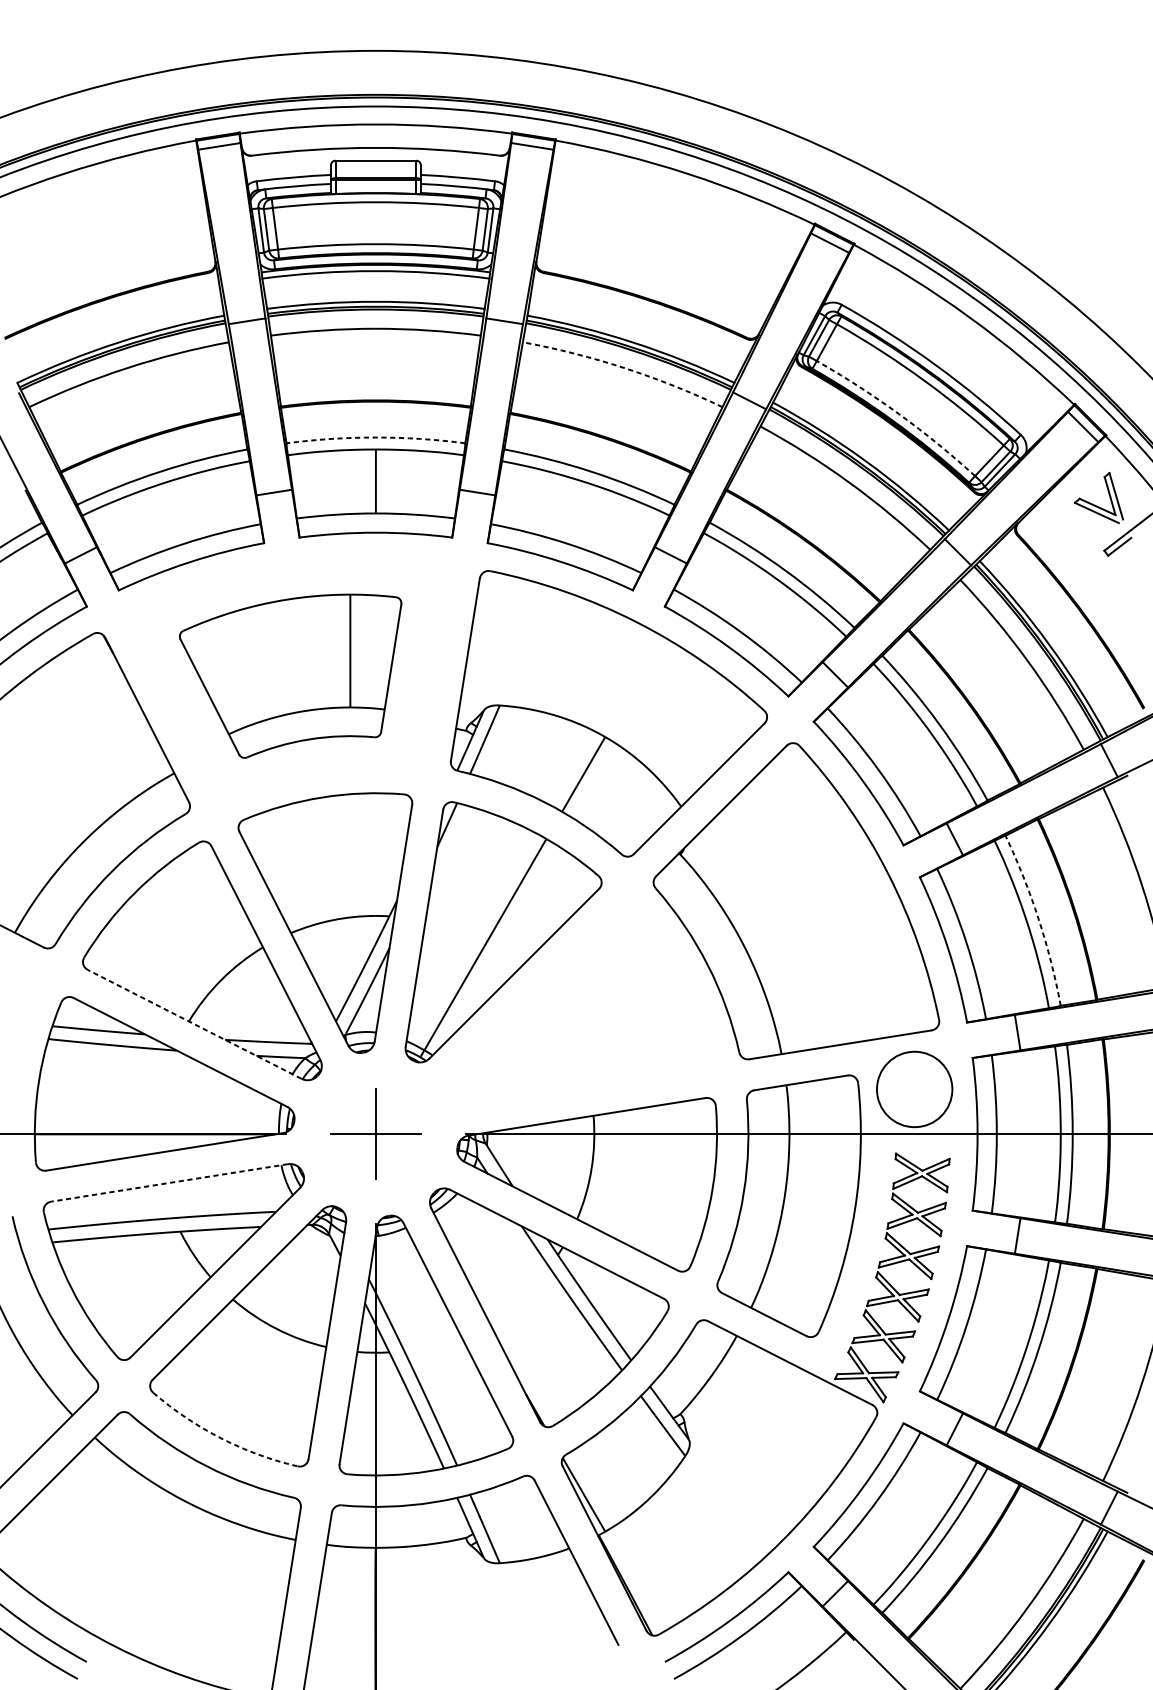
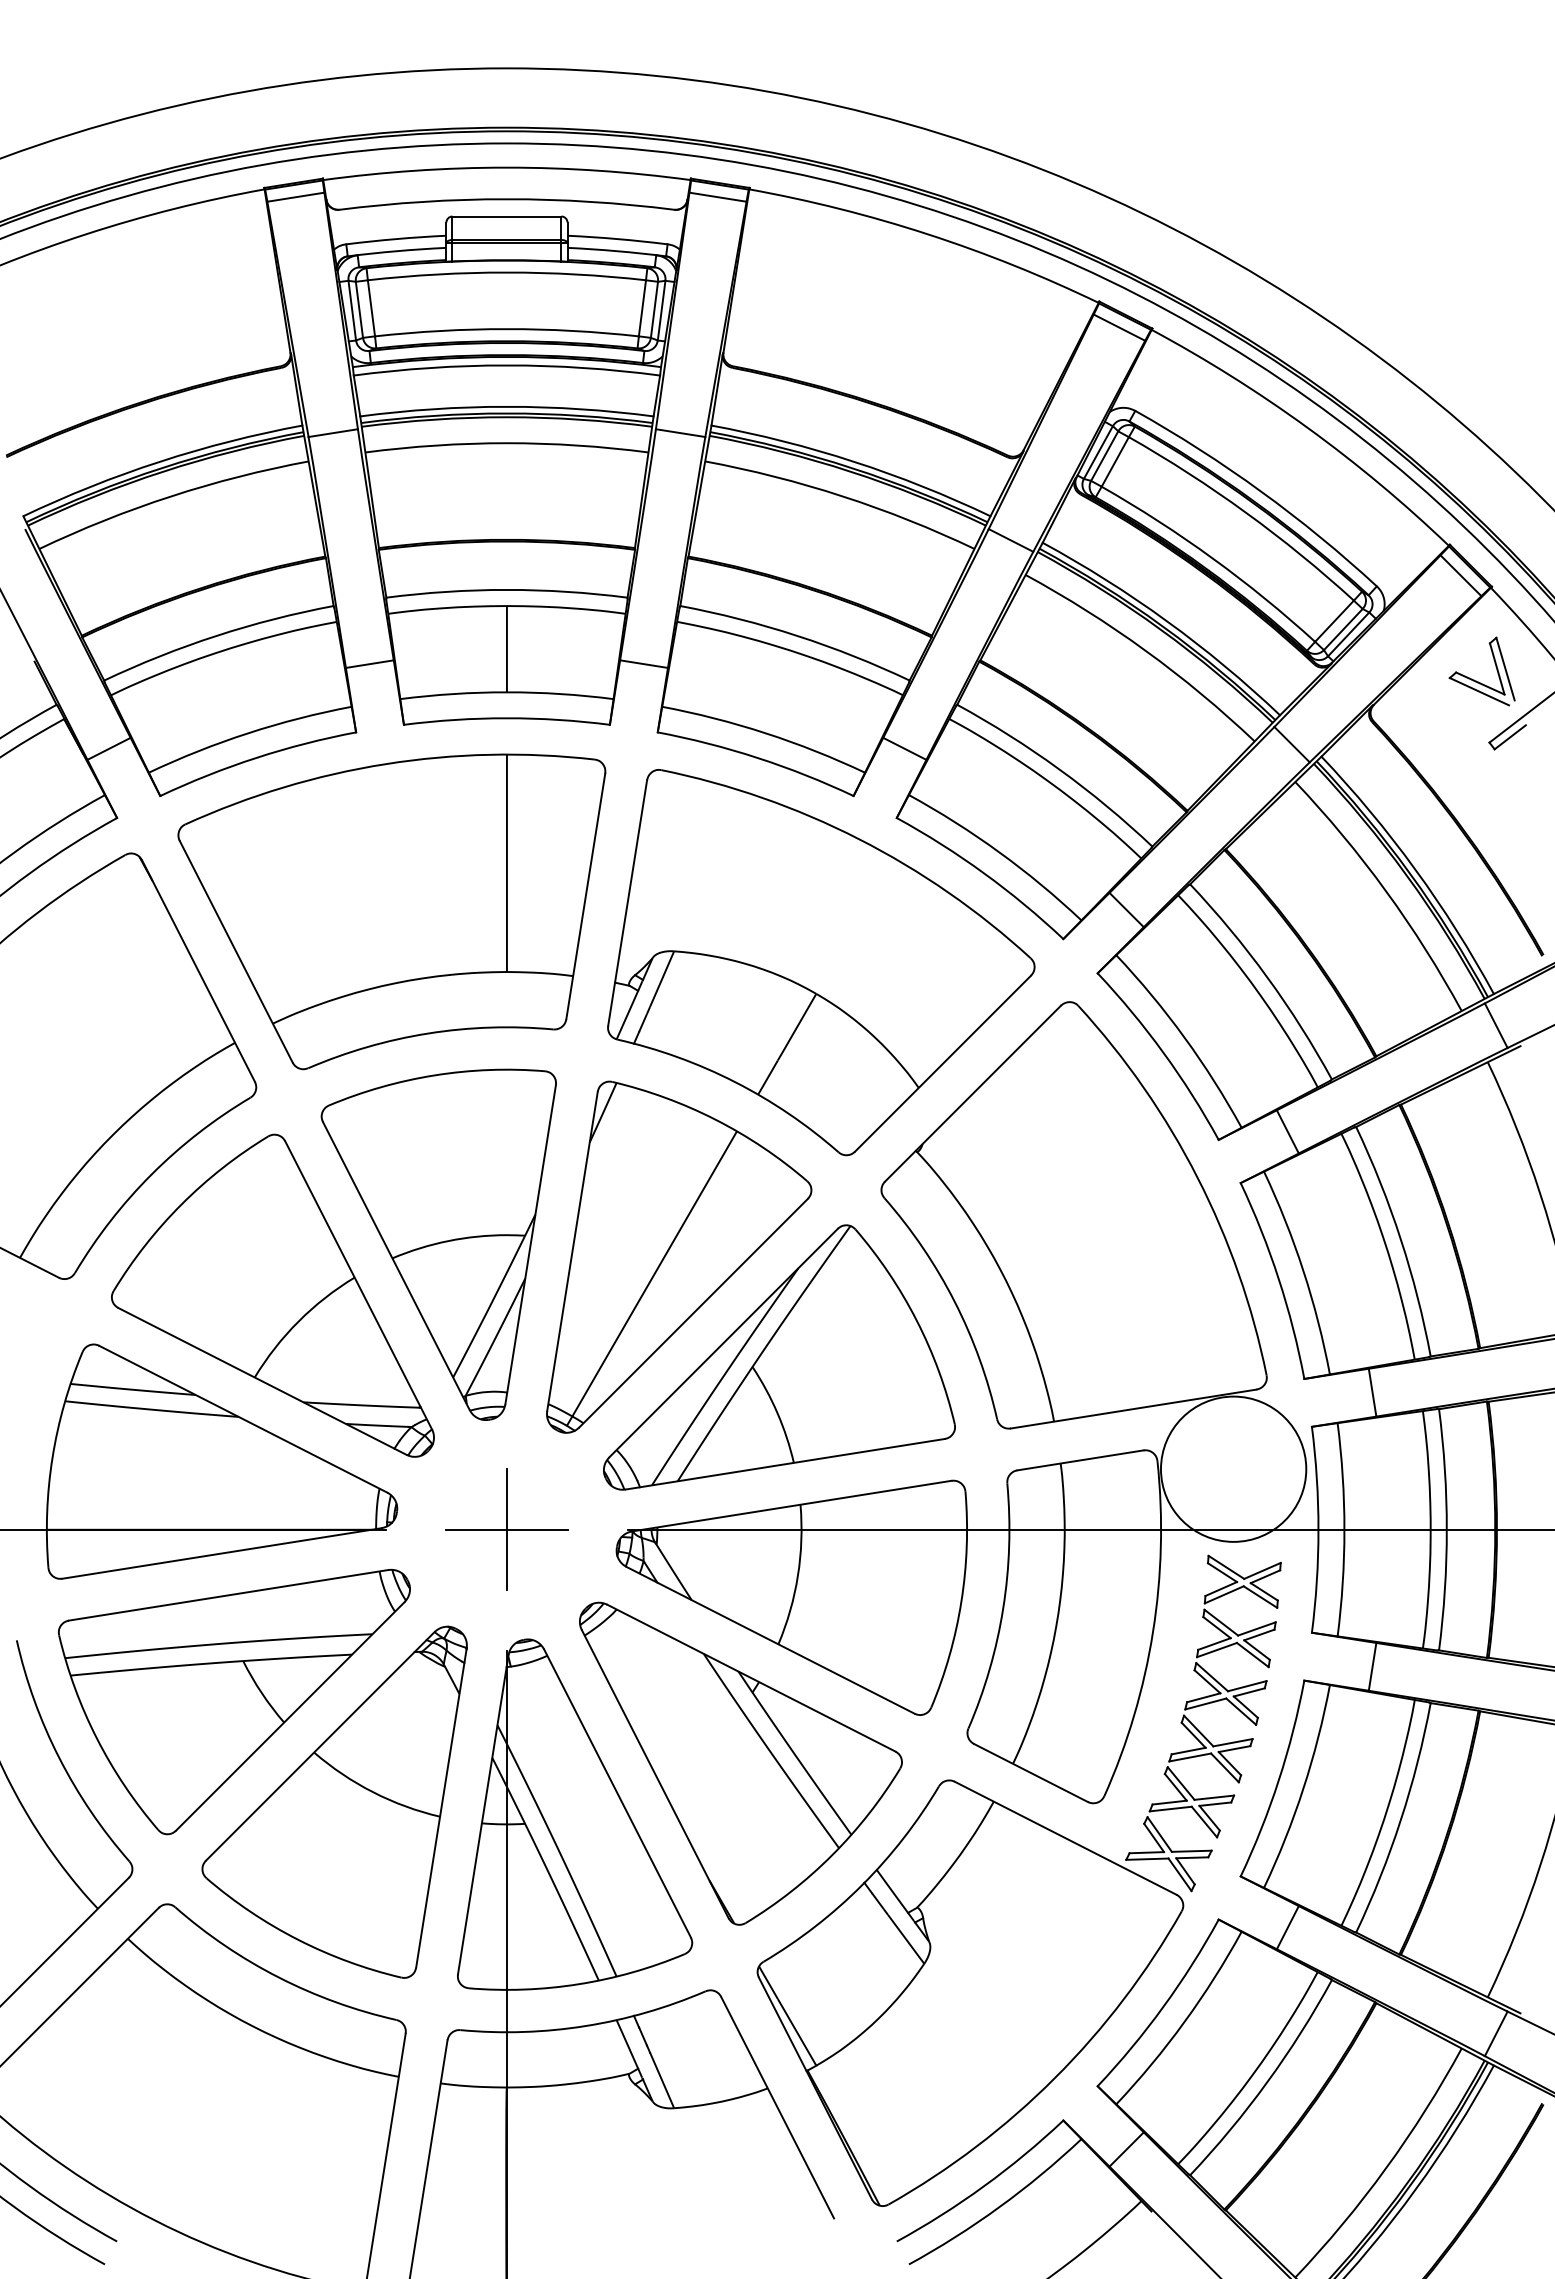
arc: (624, 368) -> (842, 496), dashed -> solid
arc: (899, 414) -> (1212, 558), dashed -> solid
arc: (375, 437) -> (506, 589), dashed -> solid
part: (290, 675) -> (391, 911), size x1.43
arc: (1038, 919) -> (1400, 1239), dashed -> solid
part: (577, 1006) -> (779, 1357), added
line: (194, 1024) -> (262, 1381), dashed -> solid
circle: (914, 1088) -> (1233, 1468), size x1.43
line: (169, 1183) -> (228, 1595), dashed -> solid
arc: (221, 1438) -> (298, 1939), dashed -> solid

